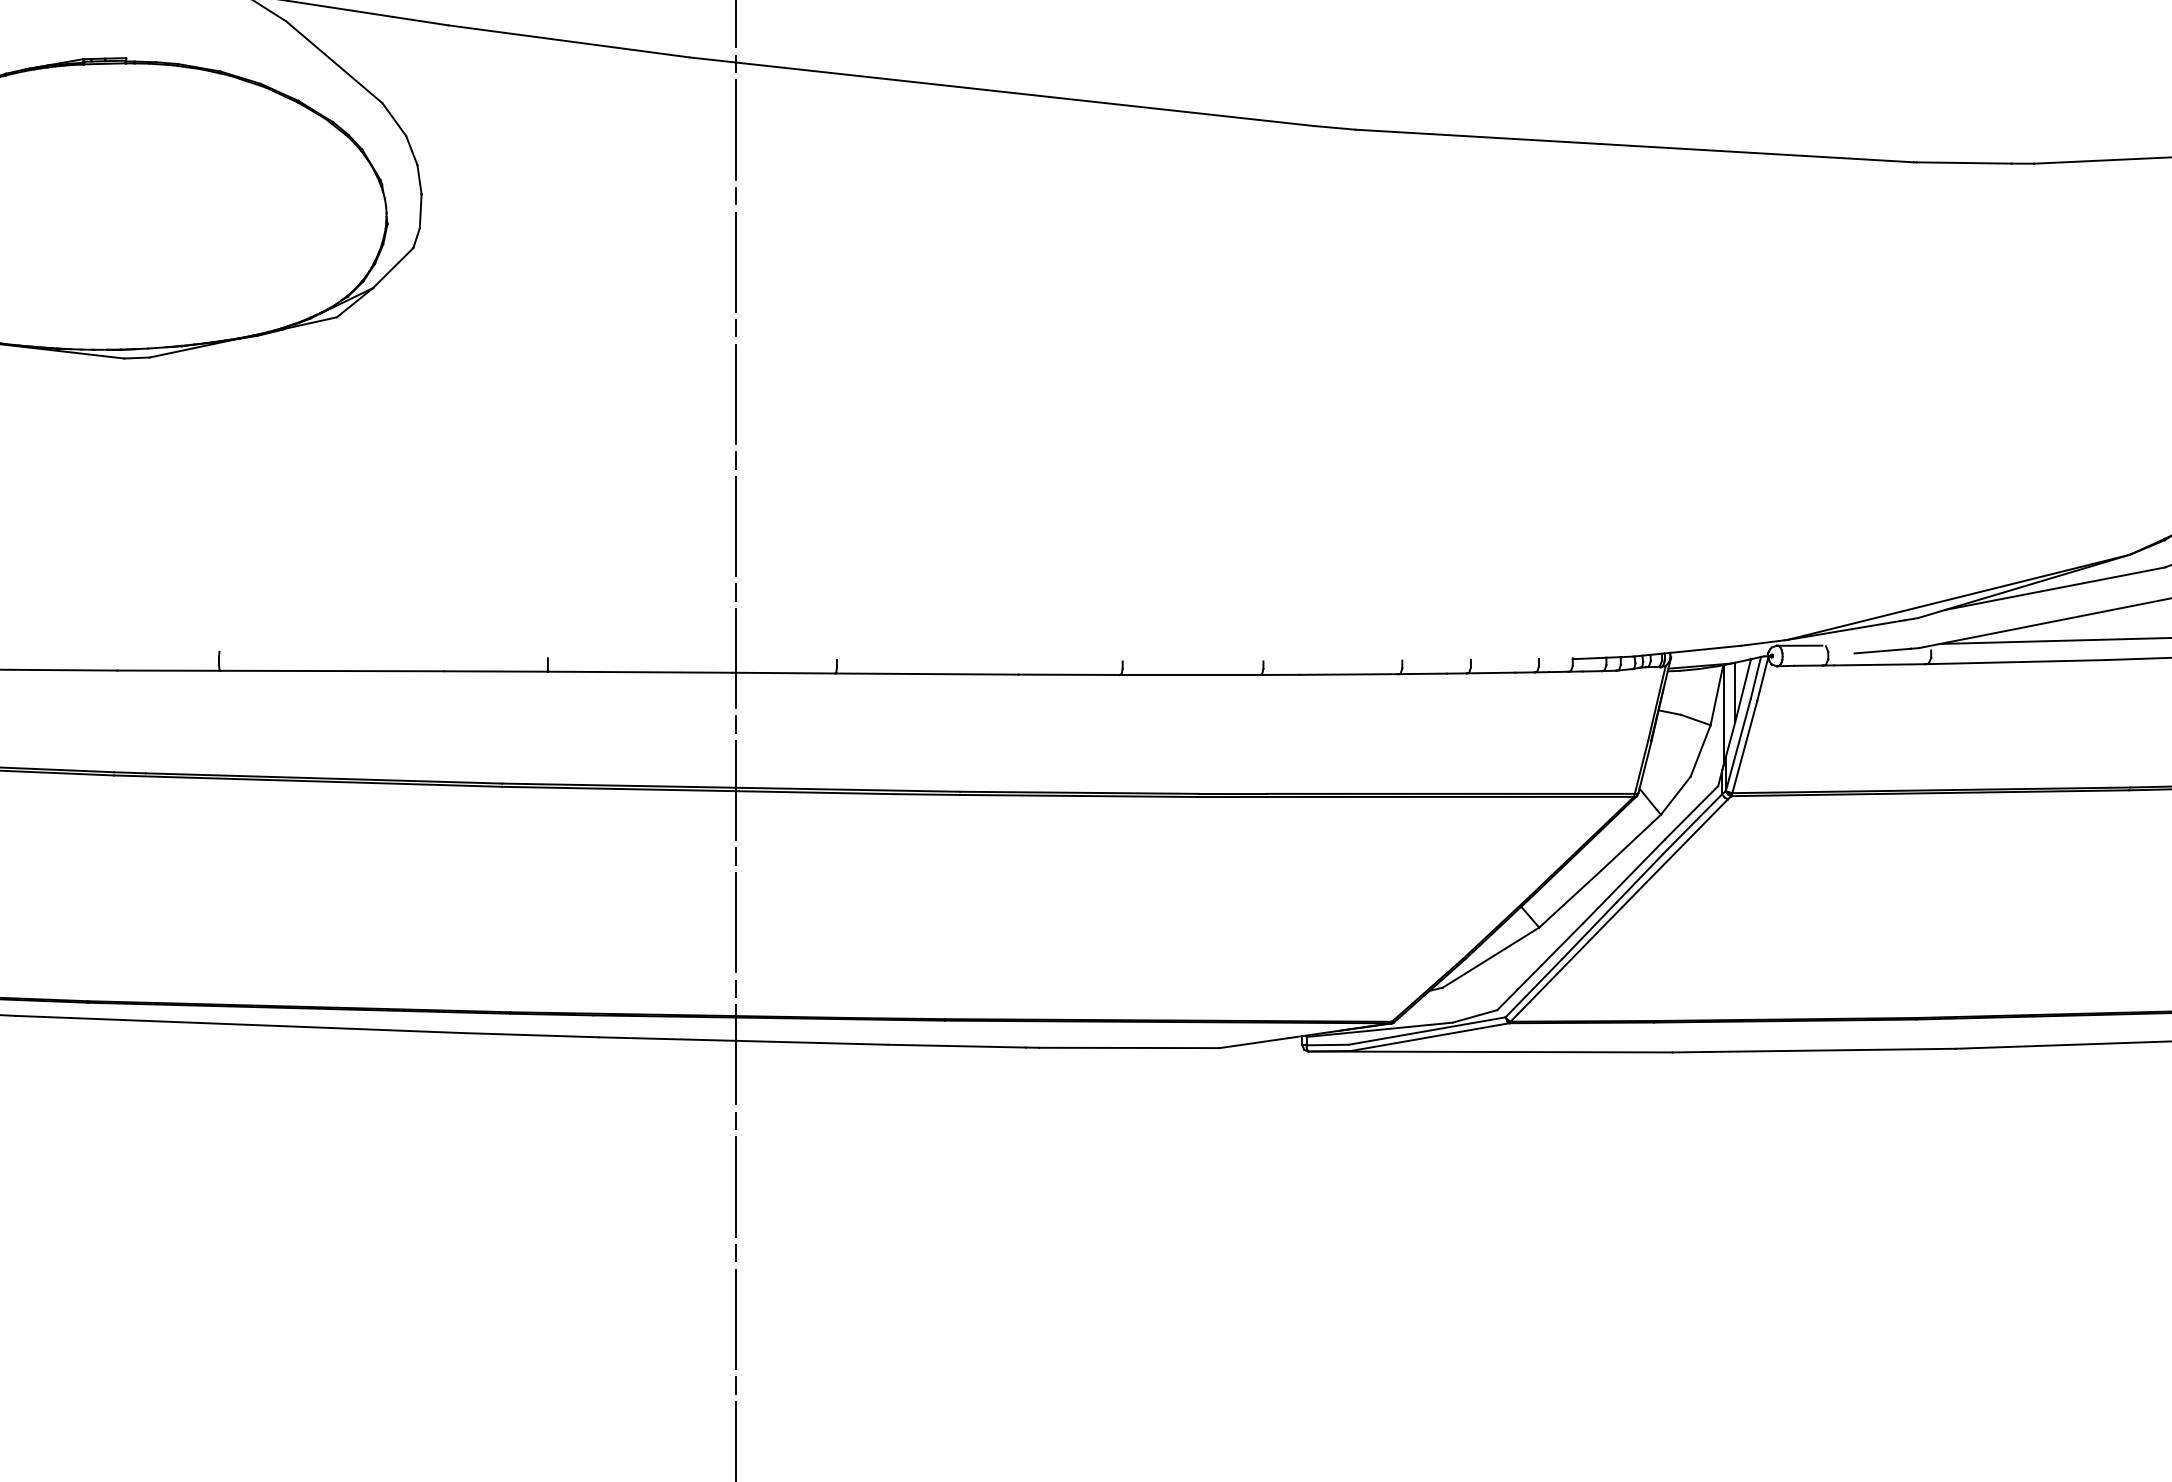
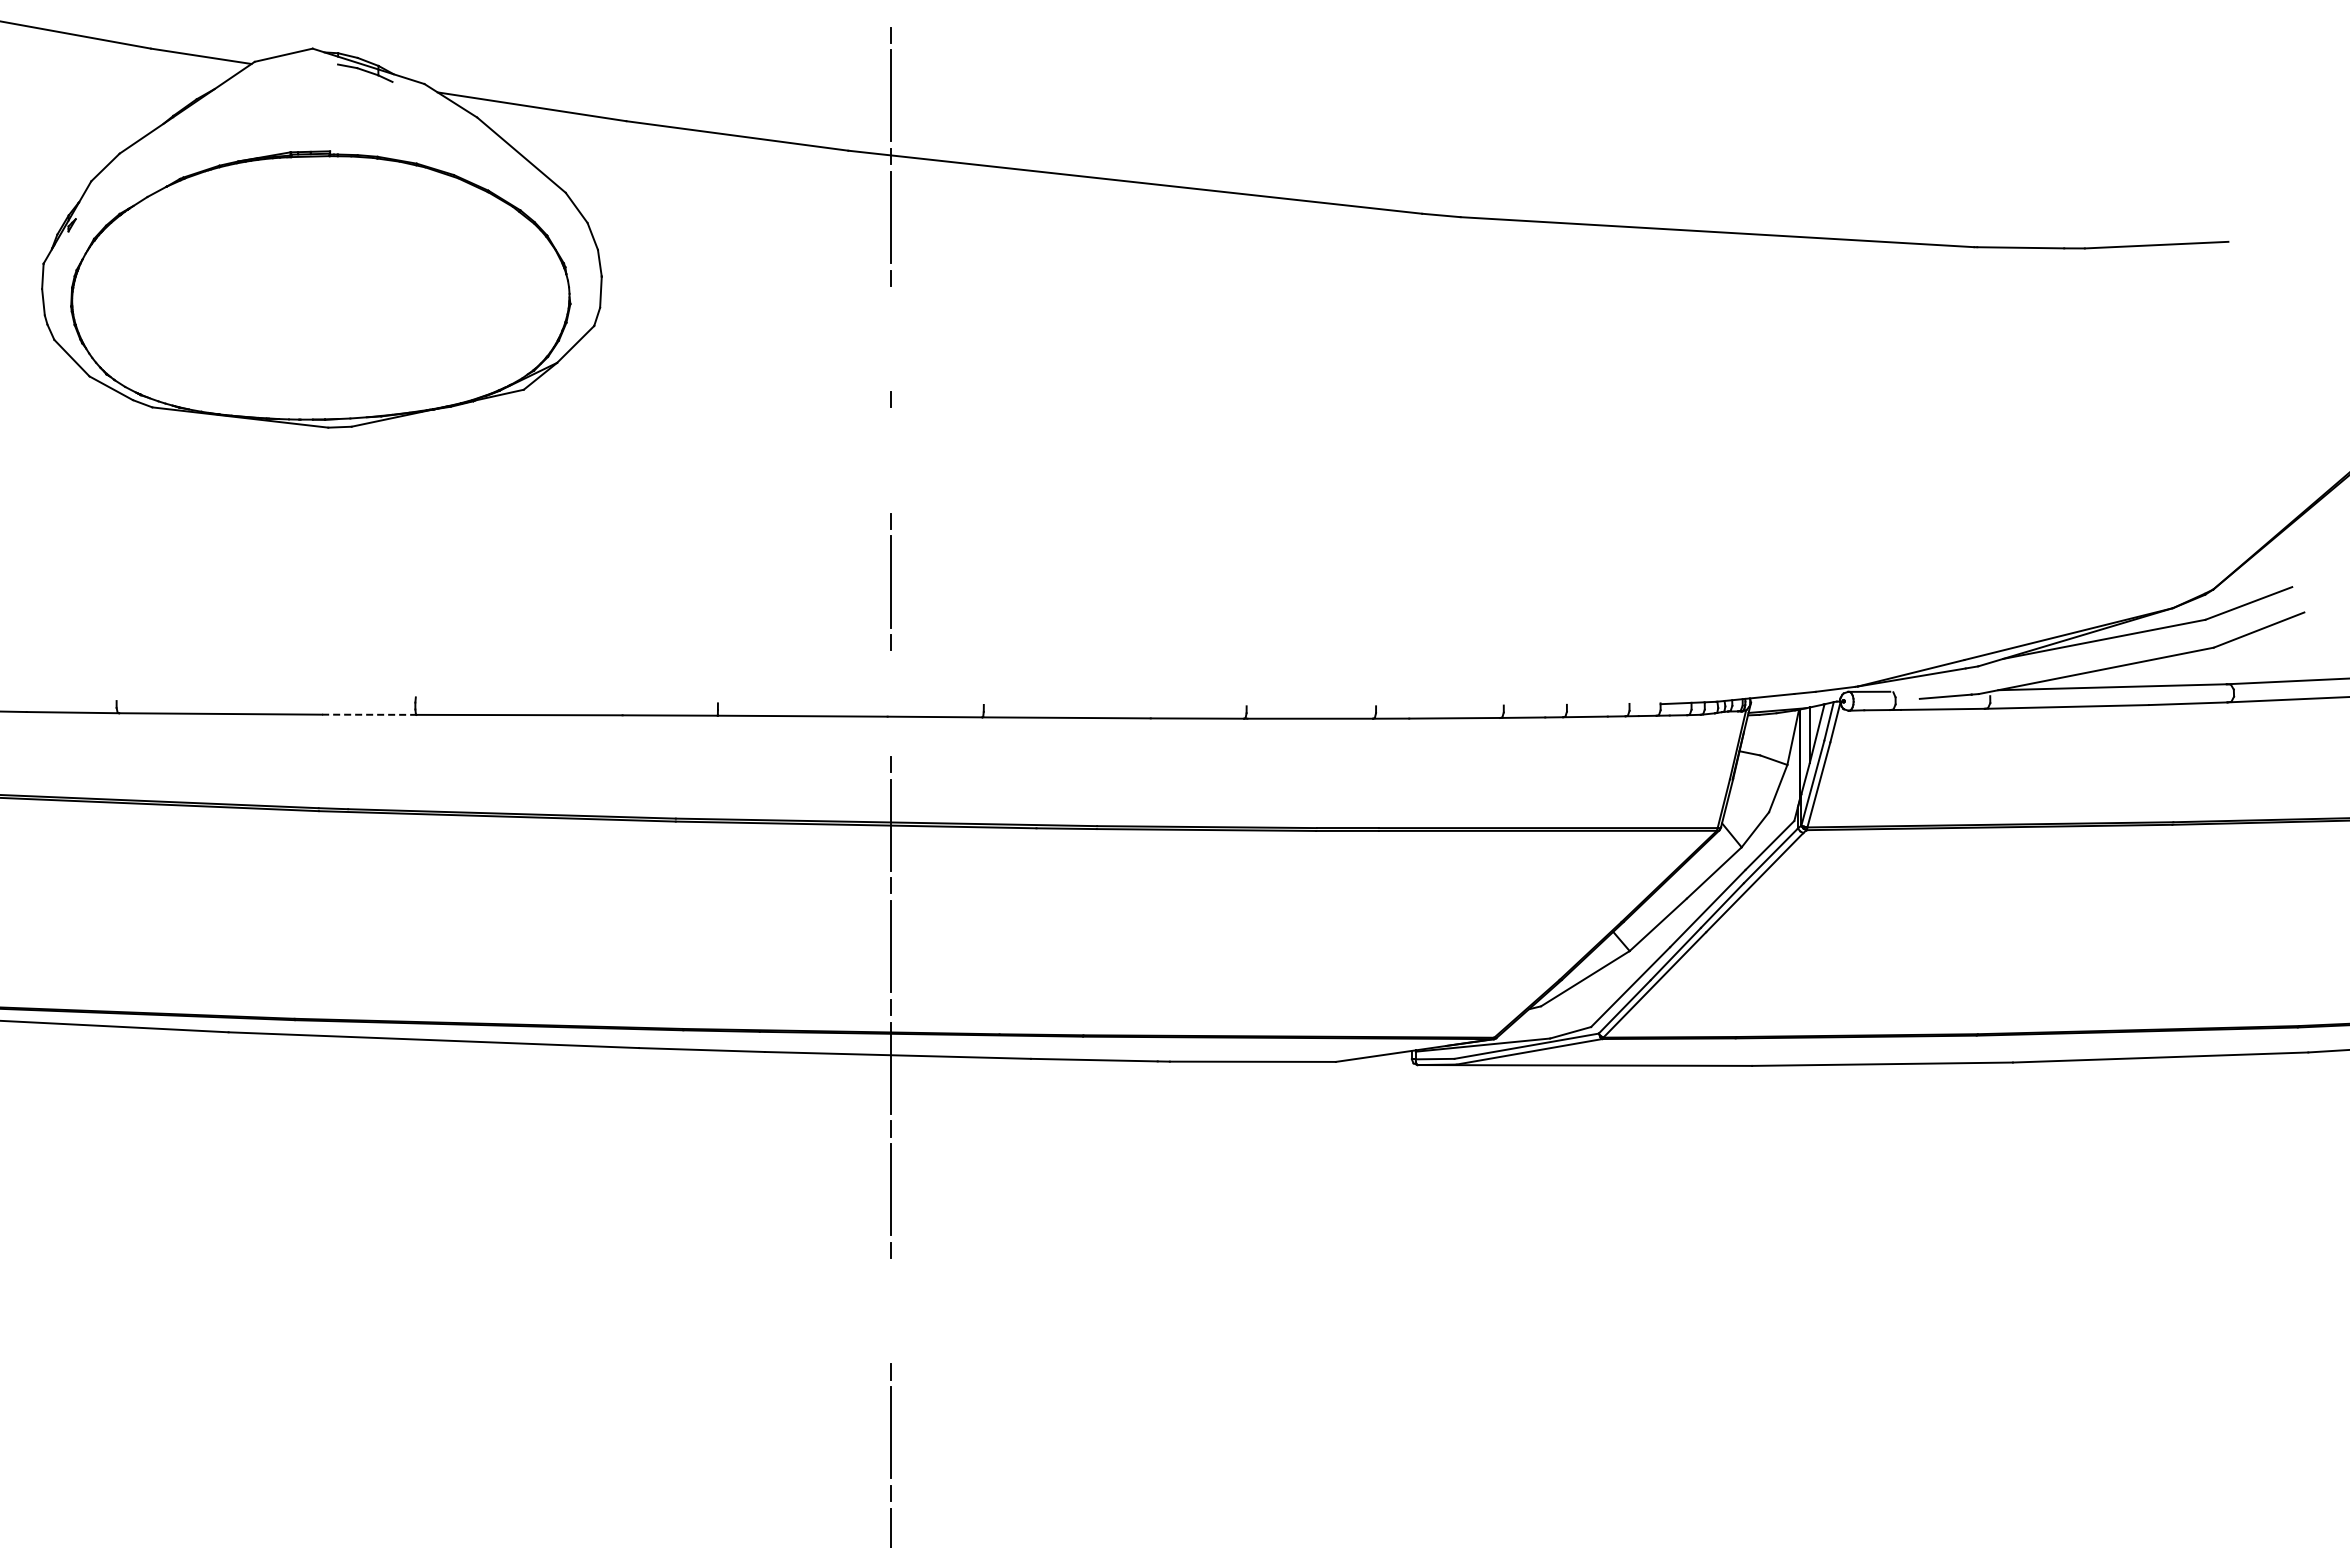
line: (735, 261) -> (890, 338), removed
line: (735, 394) -> (890, 460), removed
line: (735, 658) -> (890, 703), removed
line: (169, 670) -> (369, 714), solid -> dashed
line: (735, 1318) -> (890, 1310), removed

